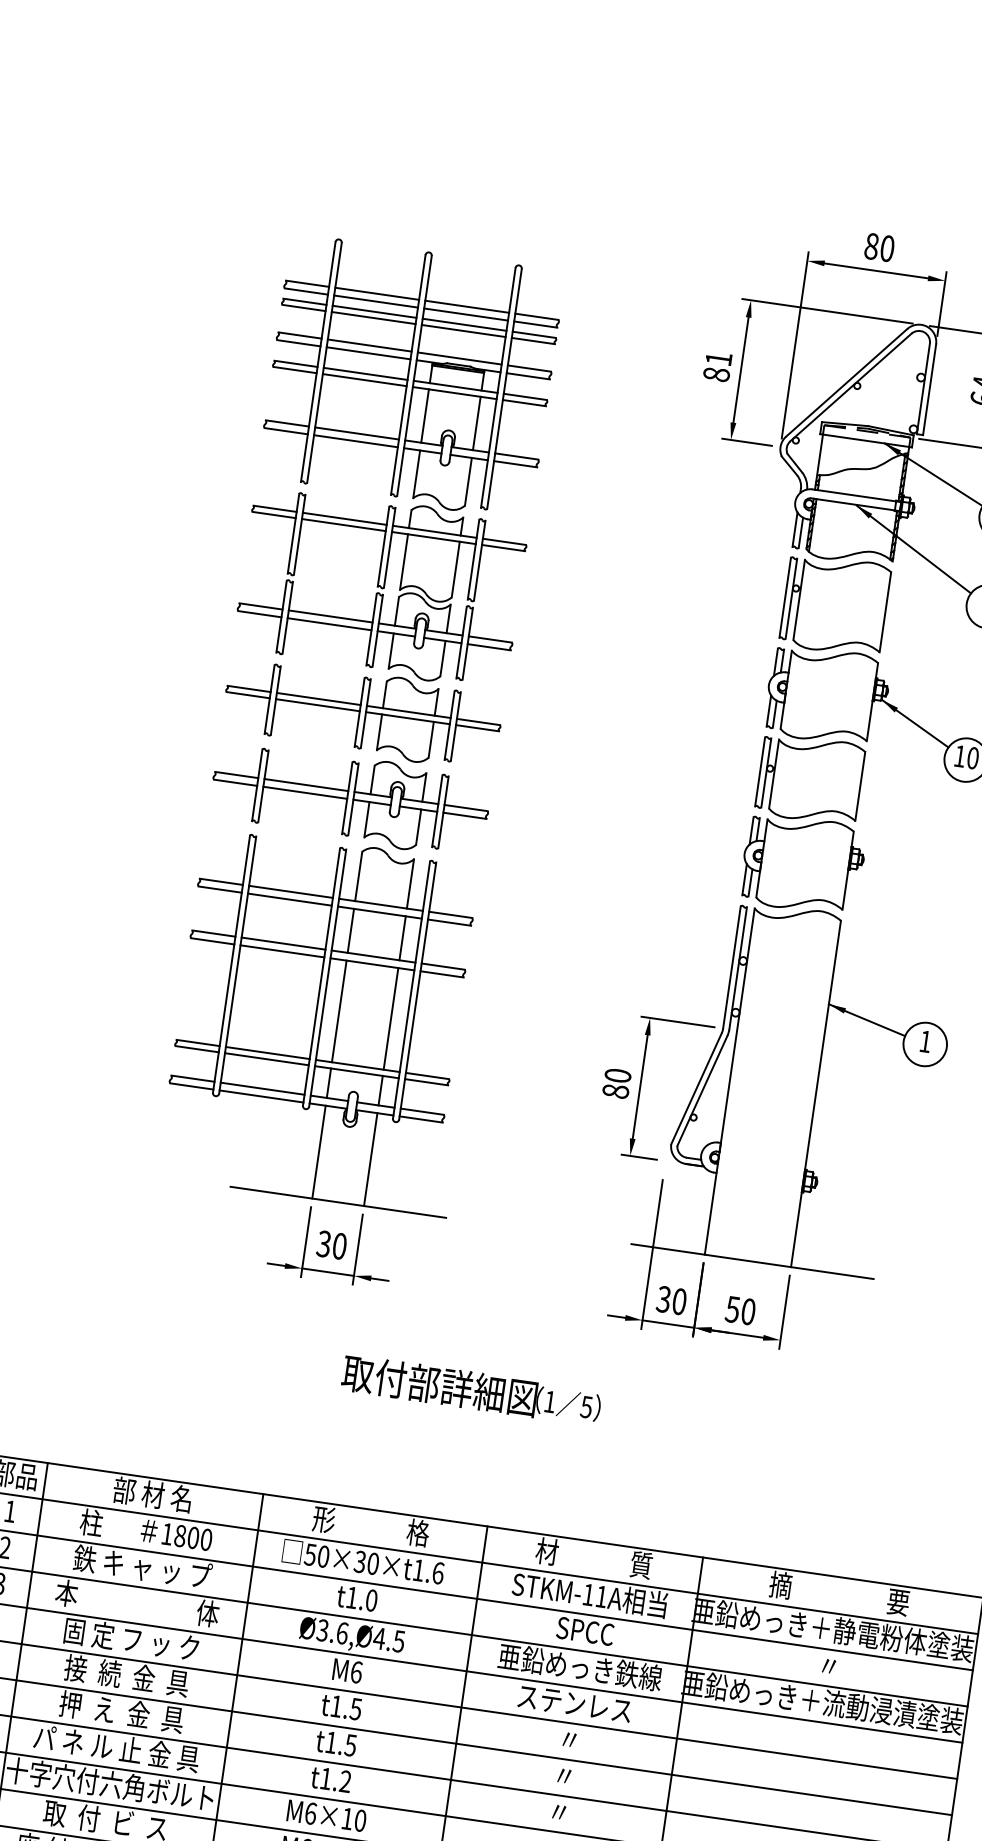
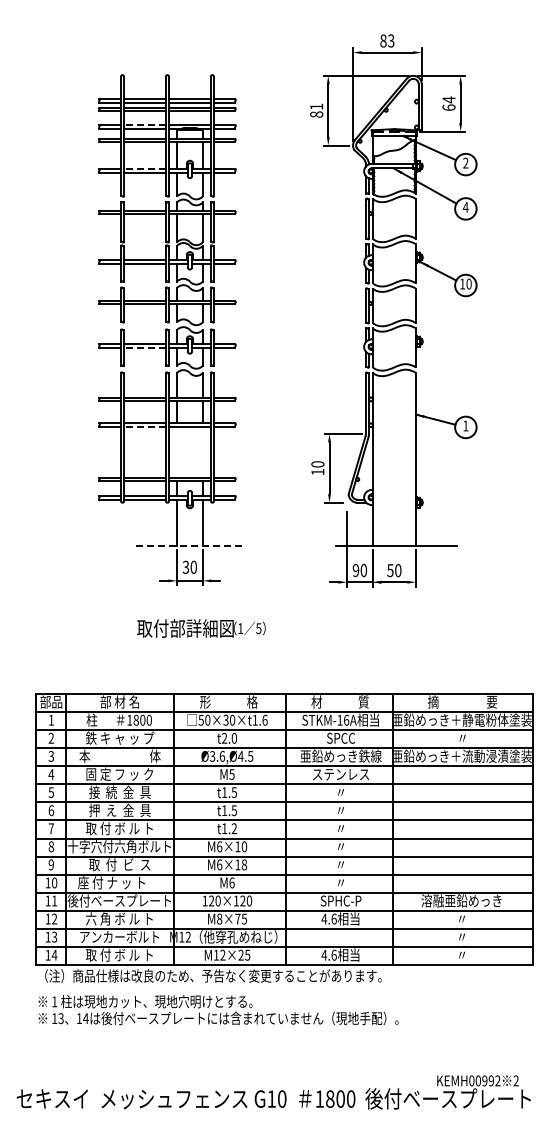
text: (887, 247) -> (391, 40), 80 -> 83
line: (370, 345) -> (145, 124), solid -> dashed
line: (358, 433) -> (145, 168), solid -> dashed
line: (306, 793) -> (145, 348), solid -> dashed
line: (283, 952) -> (145, 427), solid -> dashed
line: (340, 1011) -> (177, 452), removed
line: (390, 1018) -> (202, 452), removed
text: (614, 1091) -> (317, 472), 80 -> 10
line: (339, 1201) -> (190, 545), solid -> dashed
text: (662, 1299) -> (355, 570), 30 -> 90
text: (471, 1390) -> (201, 628), moved
text: (601, 1595) -> (346, 719), STKM-11A -> STKM-16A
text: (352, 1596) -> (224, 737), t1.0 -> t2.0
text: (355, 1672) -> (231, 774), M6 -> M5
text: (117, 1748) -> (120, 828), パ ネ ル 止 金 具 -> 取 付 ボ ル ト

